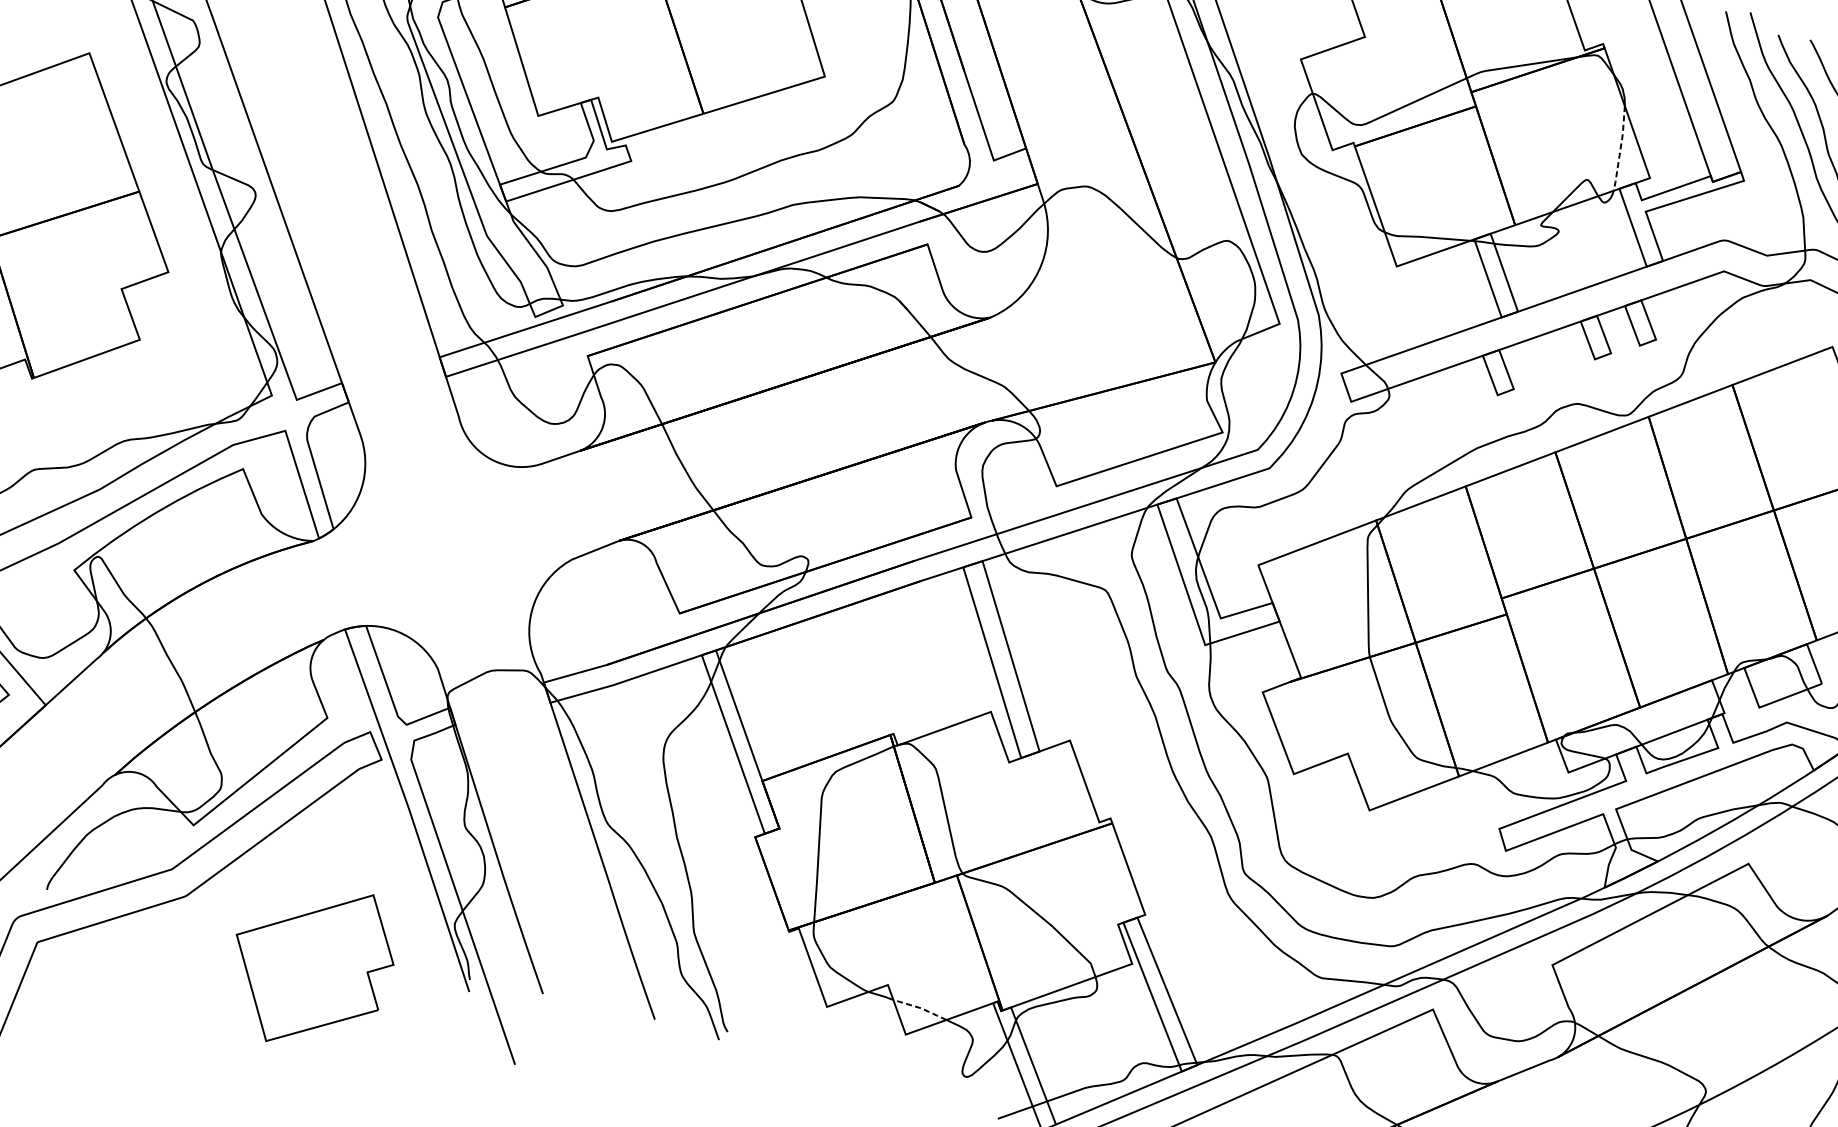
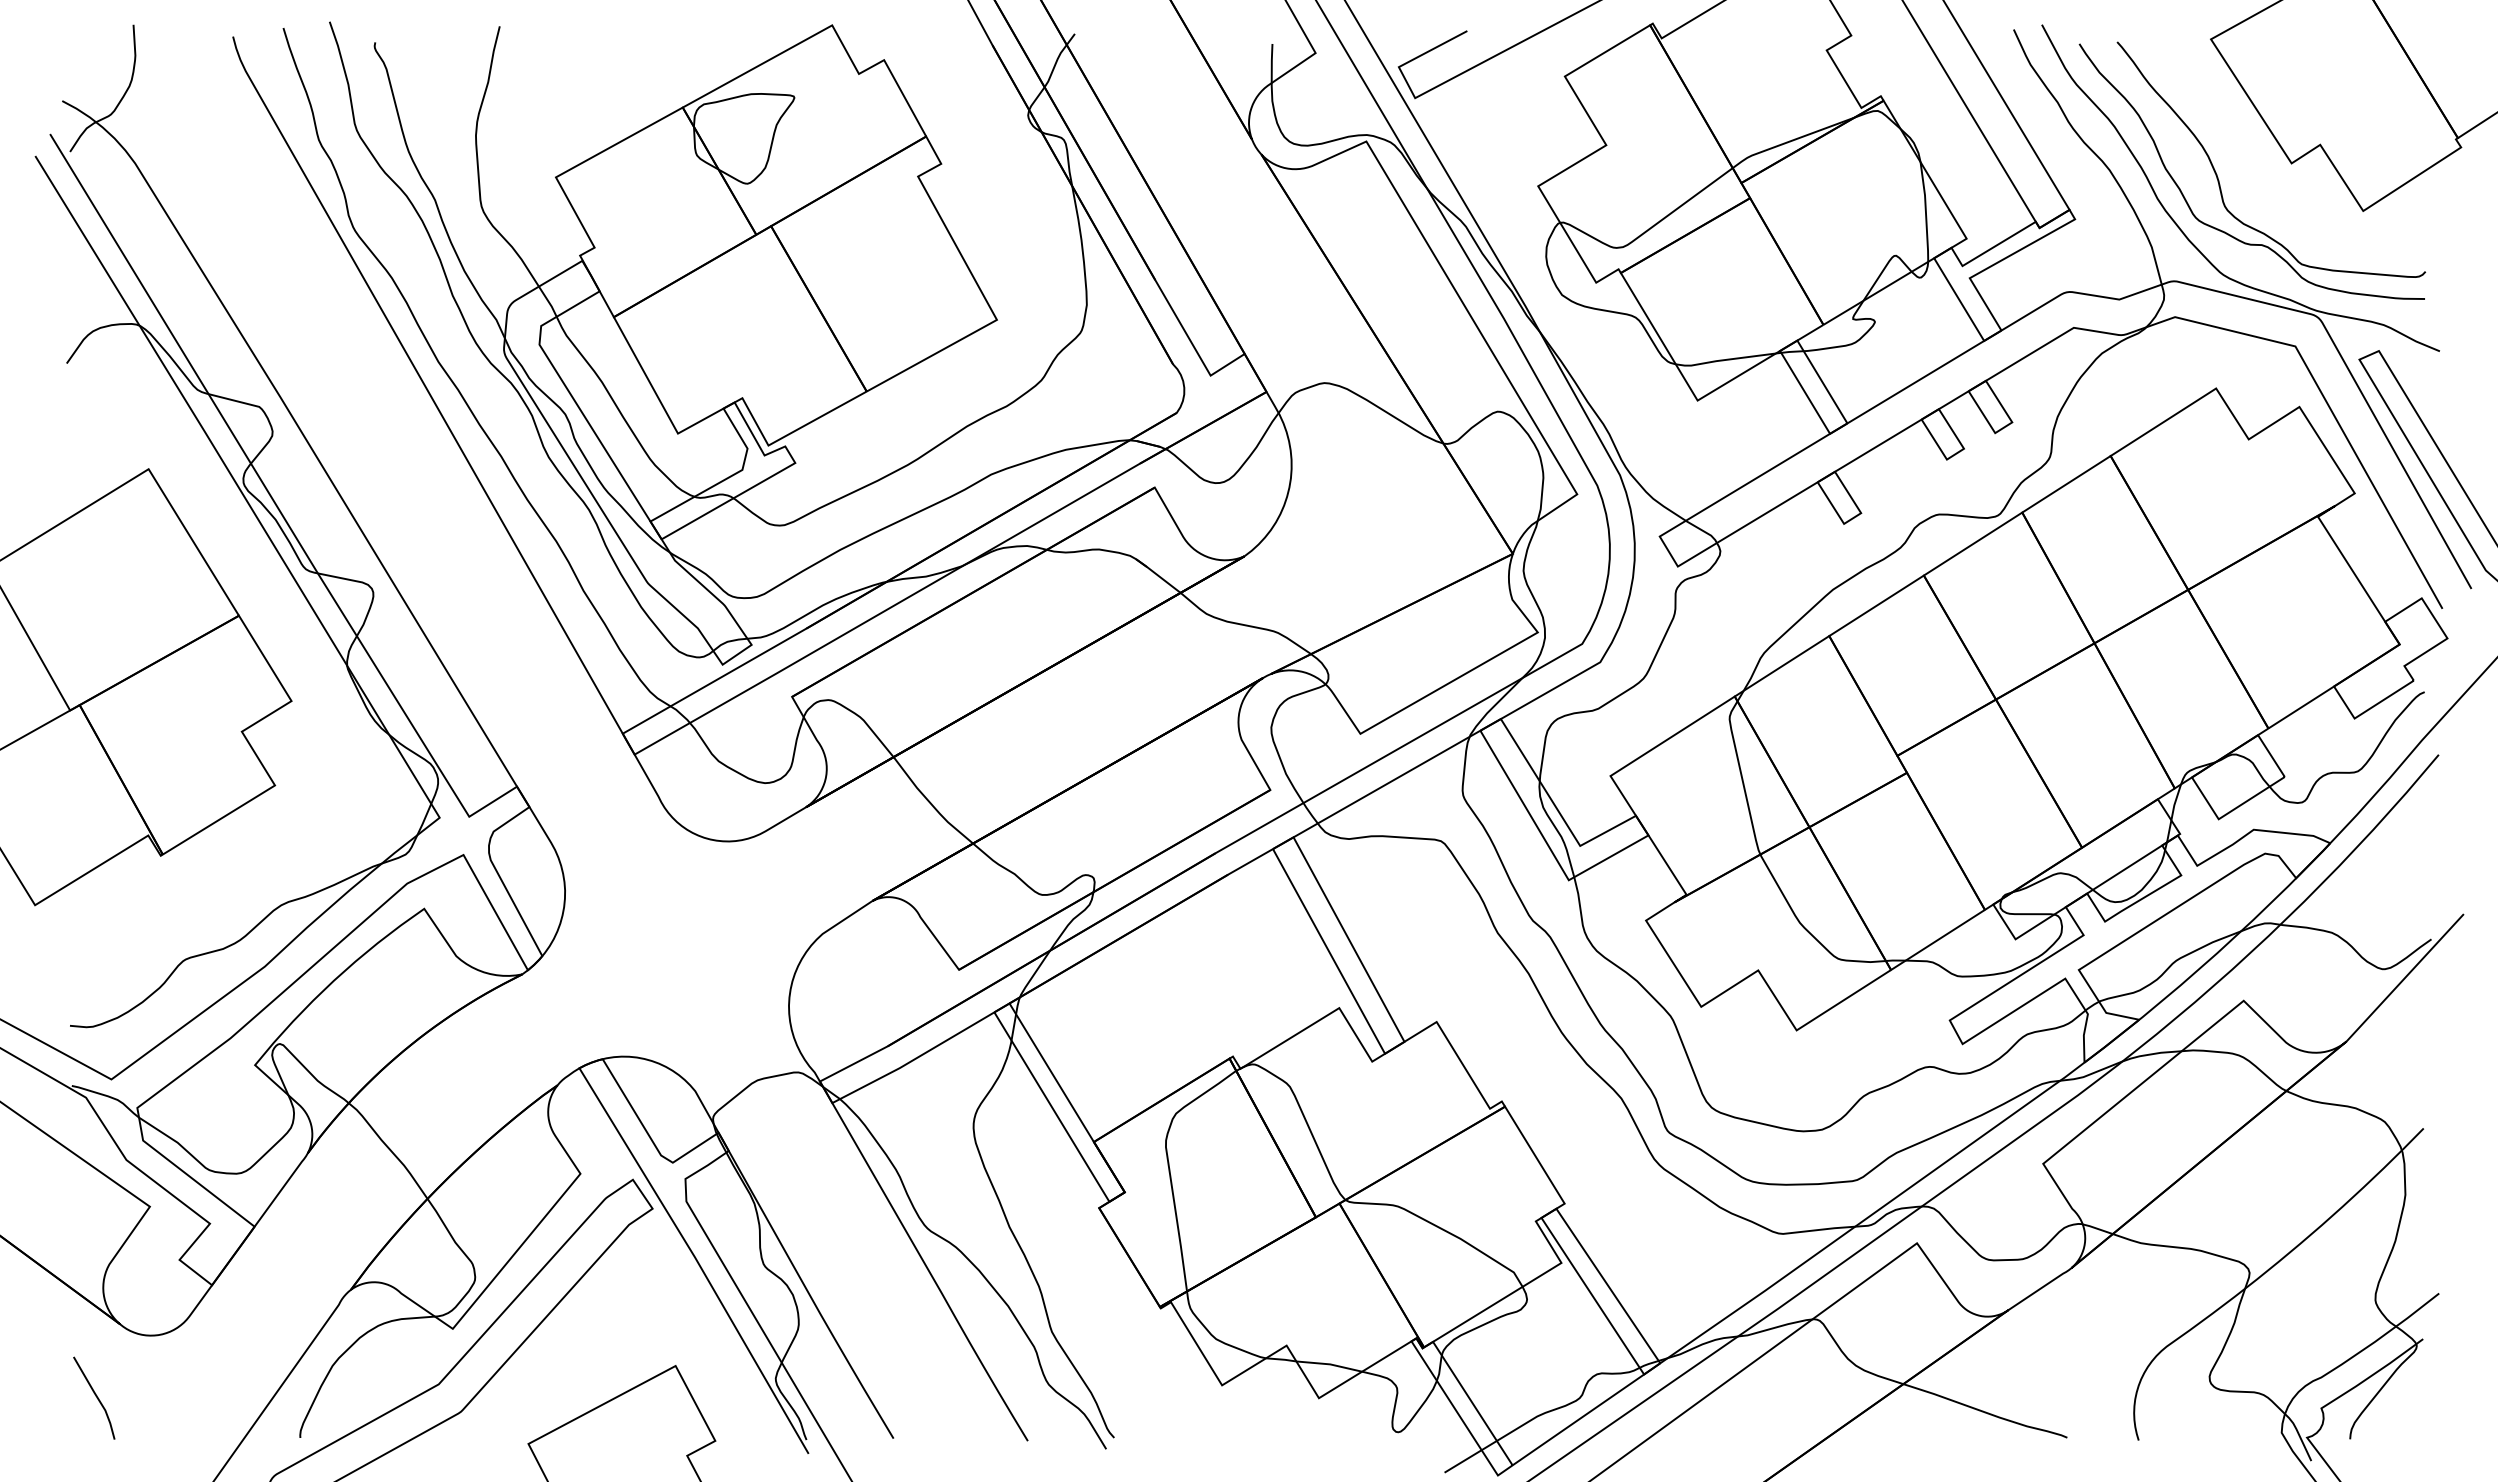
line: (1620, 149) -> (1925, 212), dashed -> solid
line: (920, 1008) -> (1329, 1364), dashed -> solid

